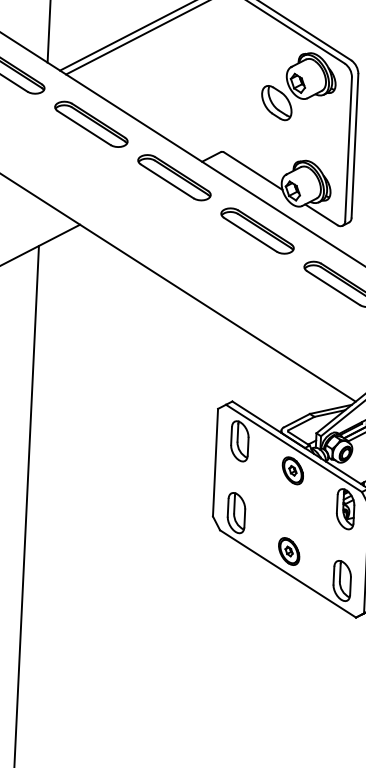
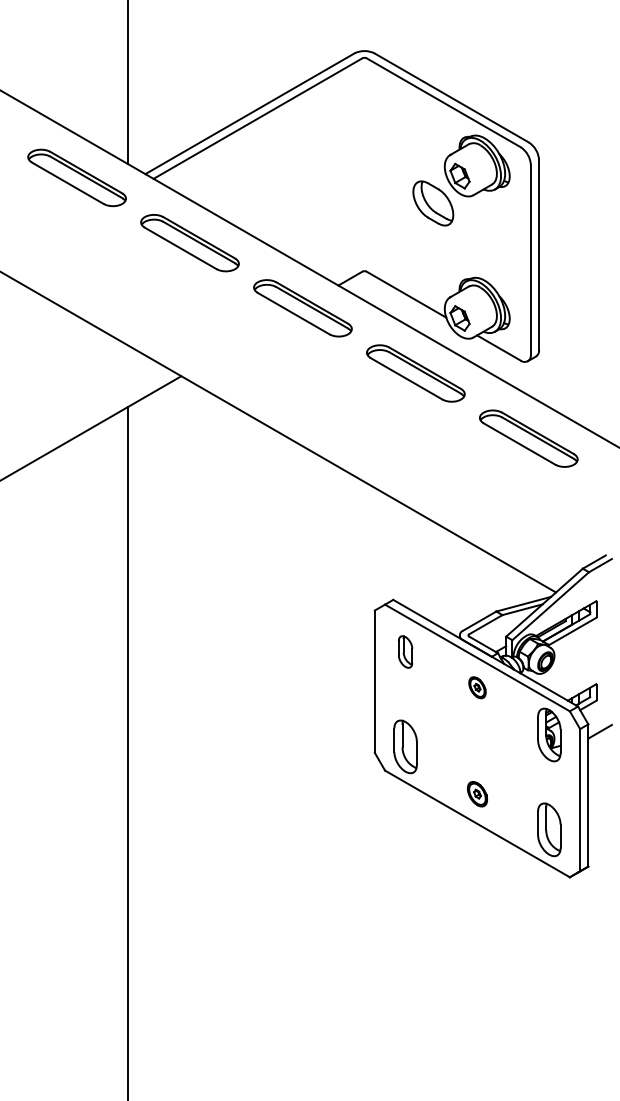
part: (239, 440) -> (405, 651), size x0.6
part: (292, 470) -> (477, 687), size x0.6
part: (289, 550) -> (477, 793), size x0.7

